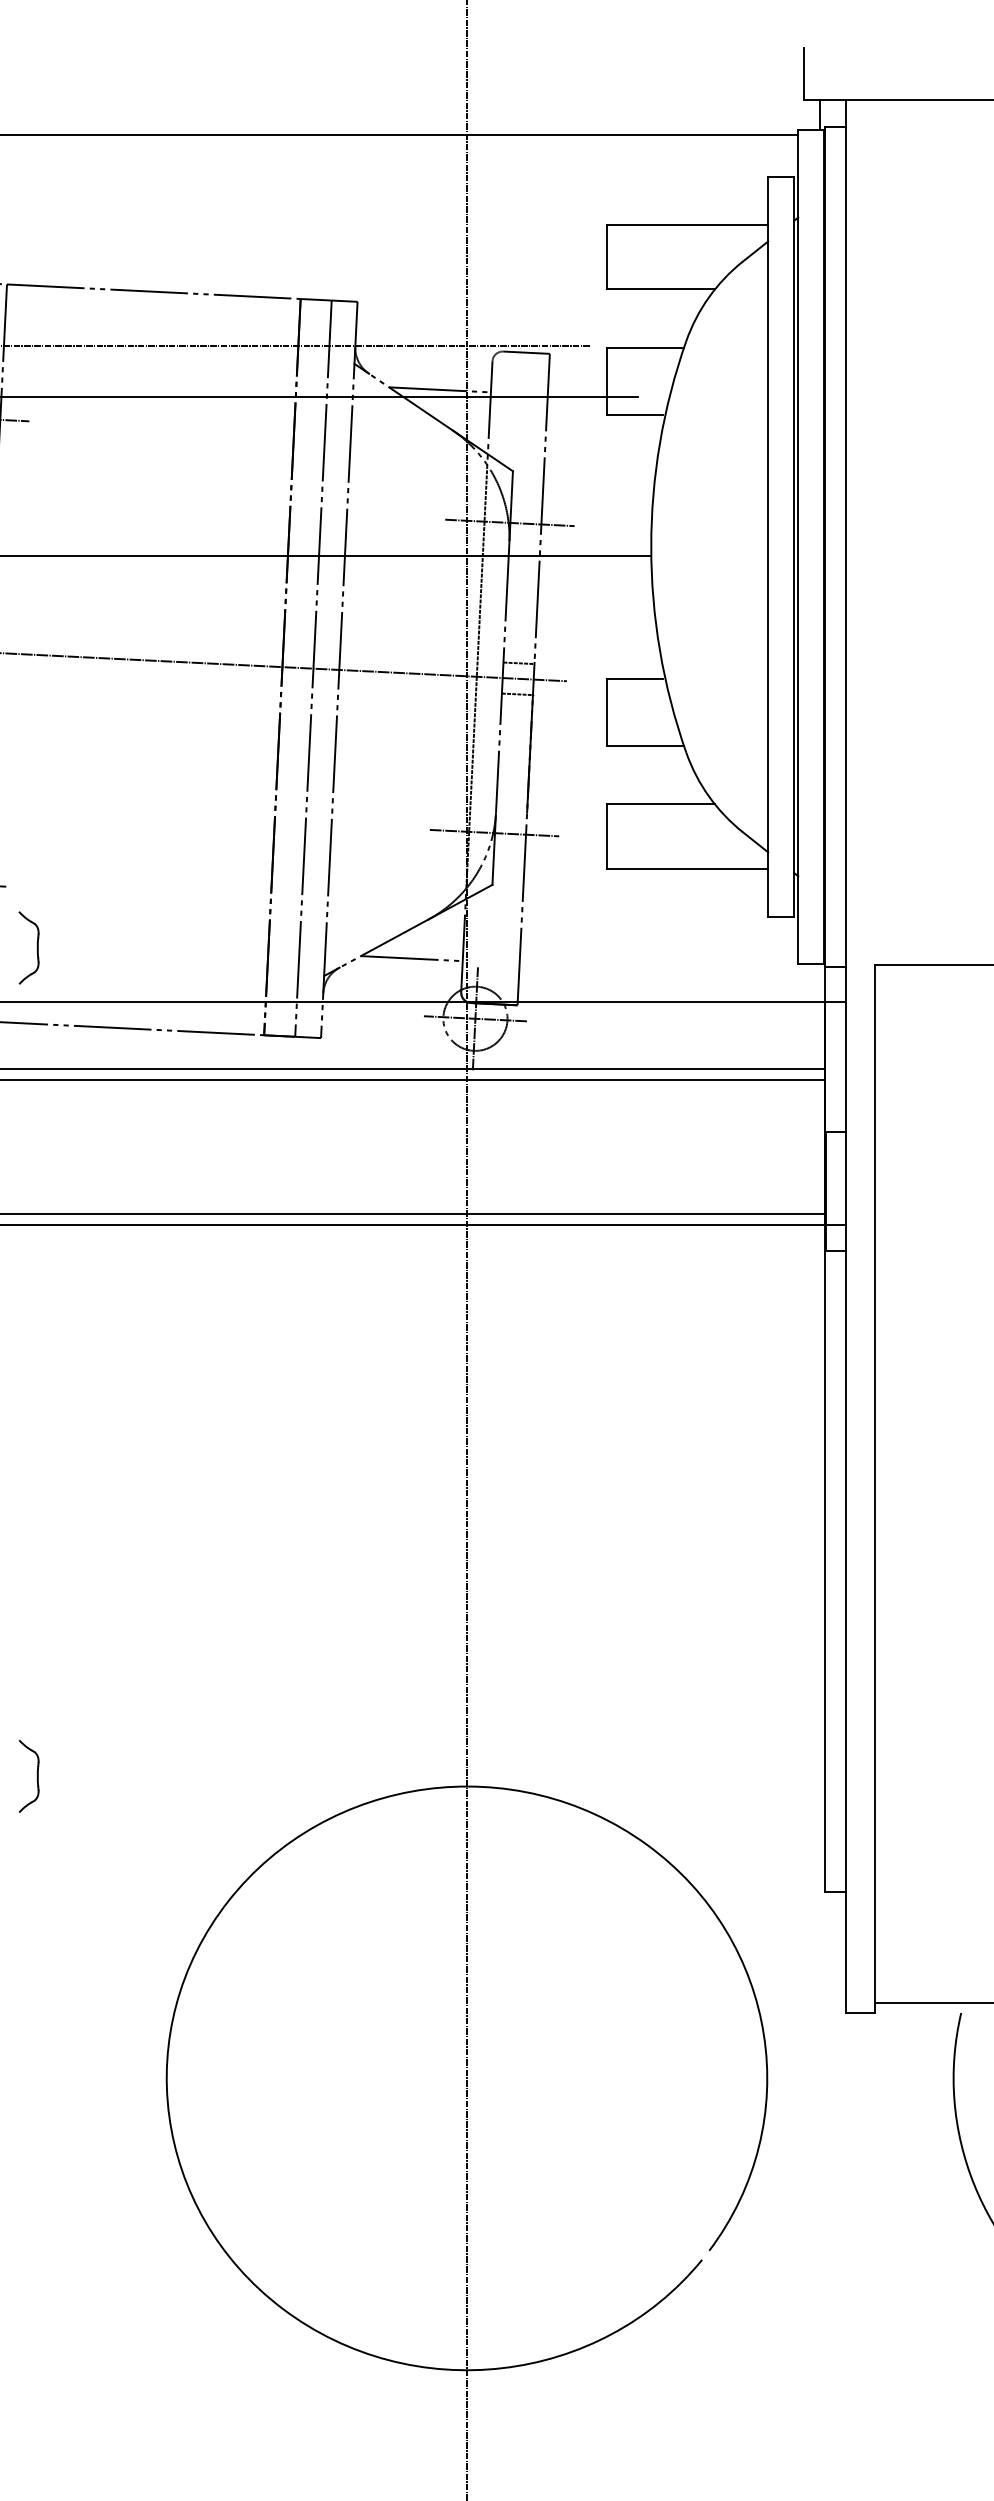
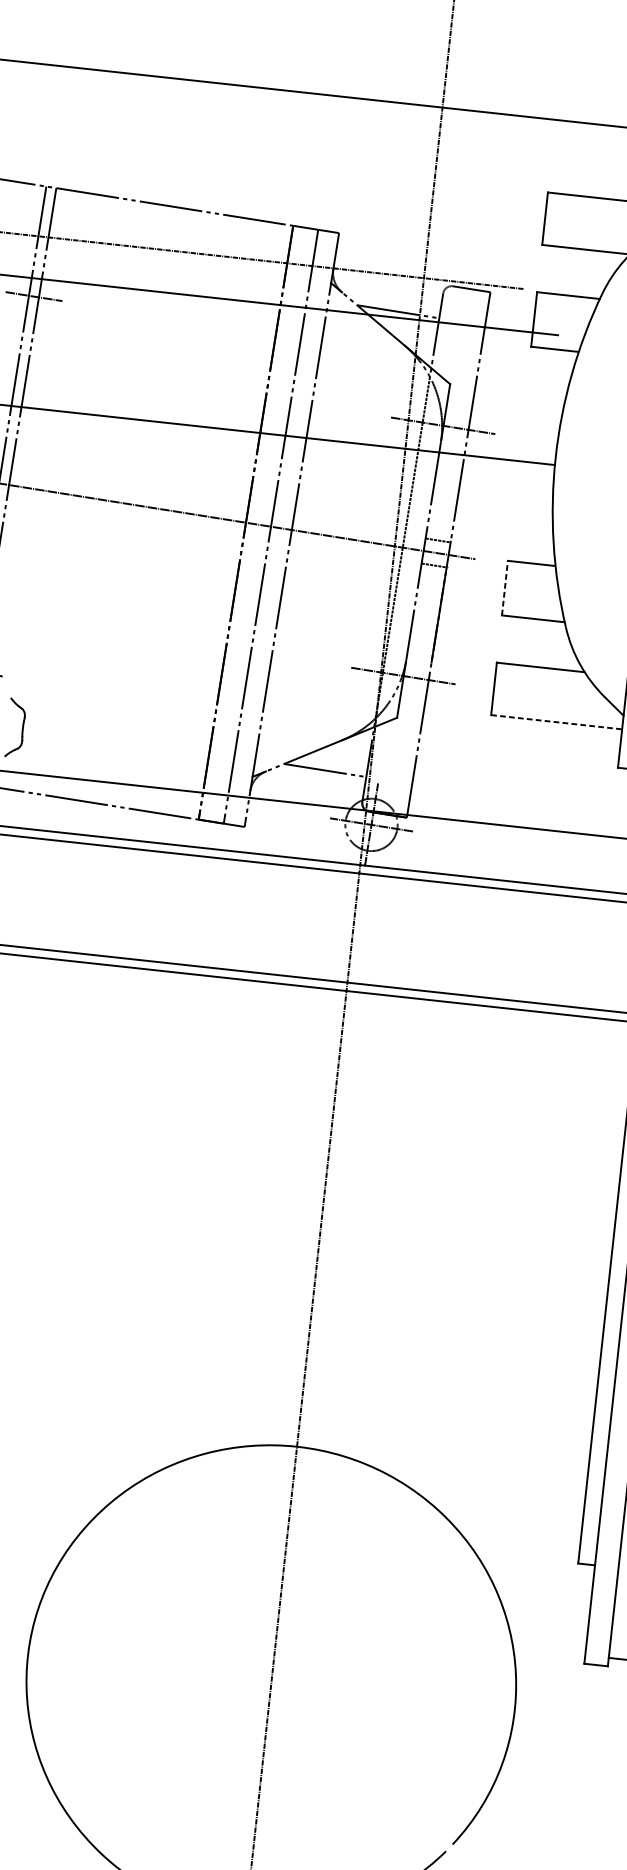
line: (606, 712) -> (504, 588), solid -> dashed
line: (687, 869) -> (556, 722), solid -> dashed

